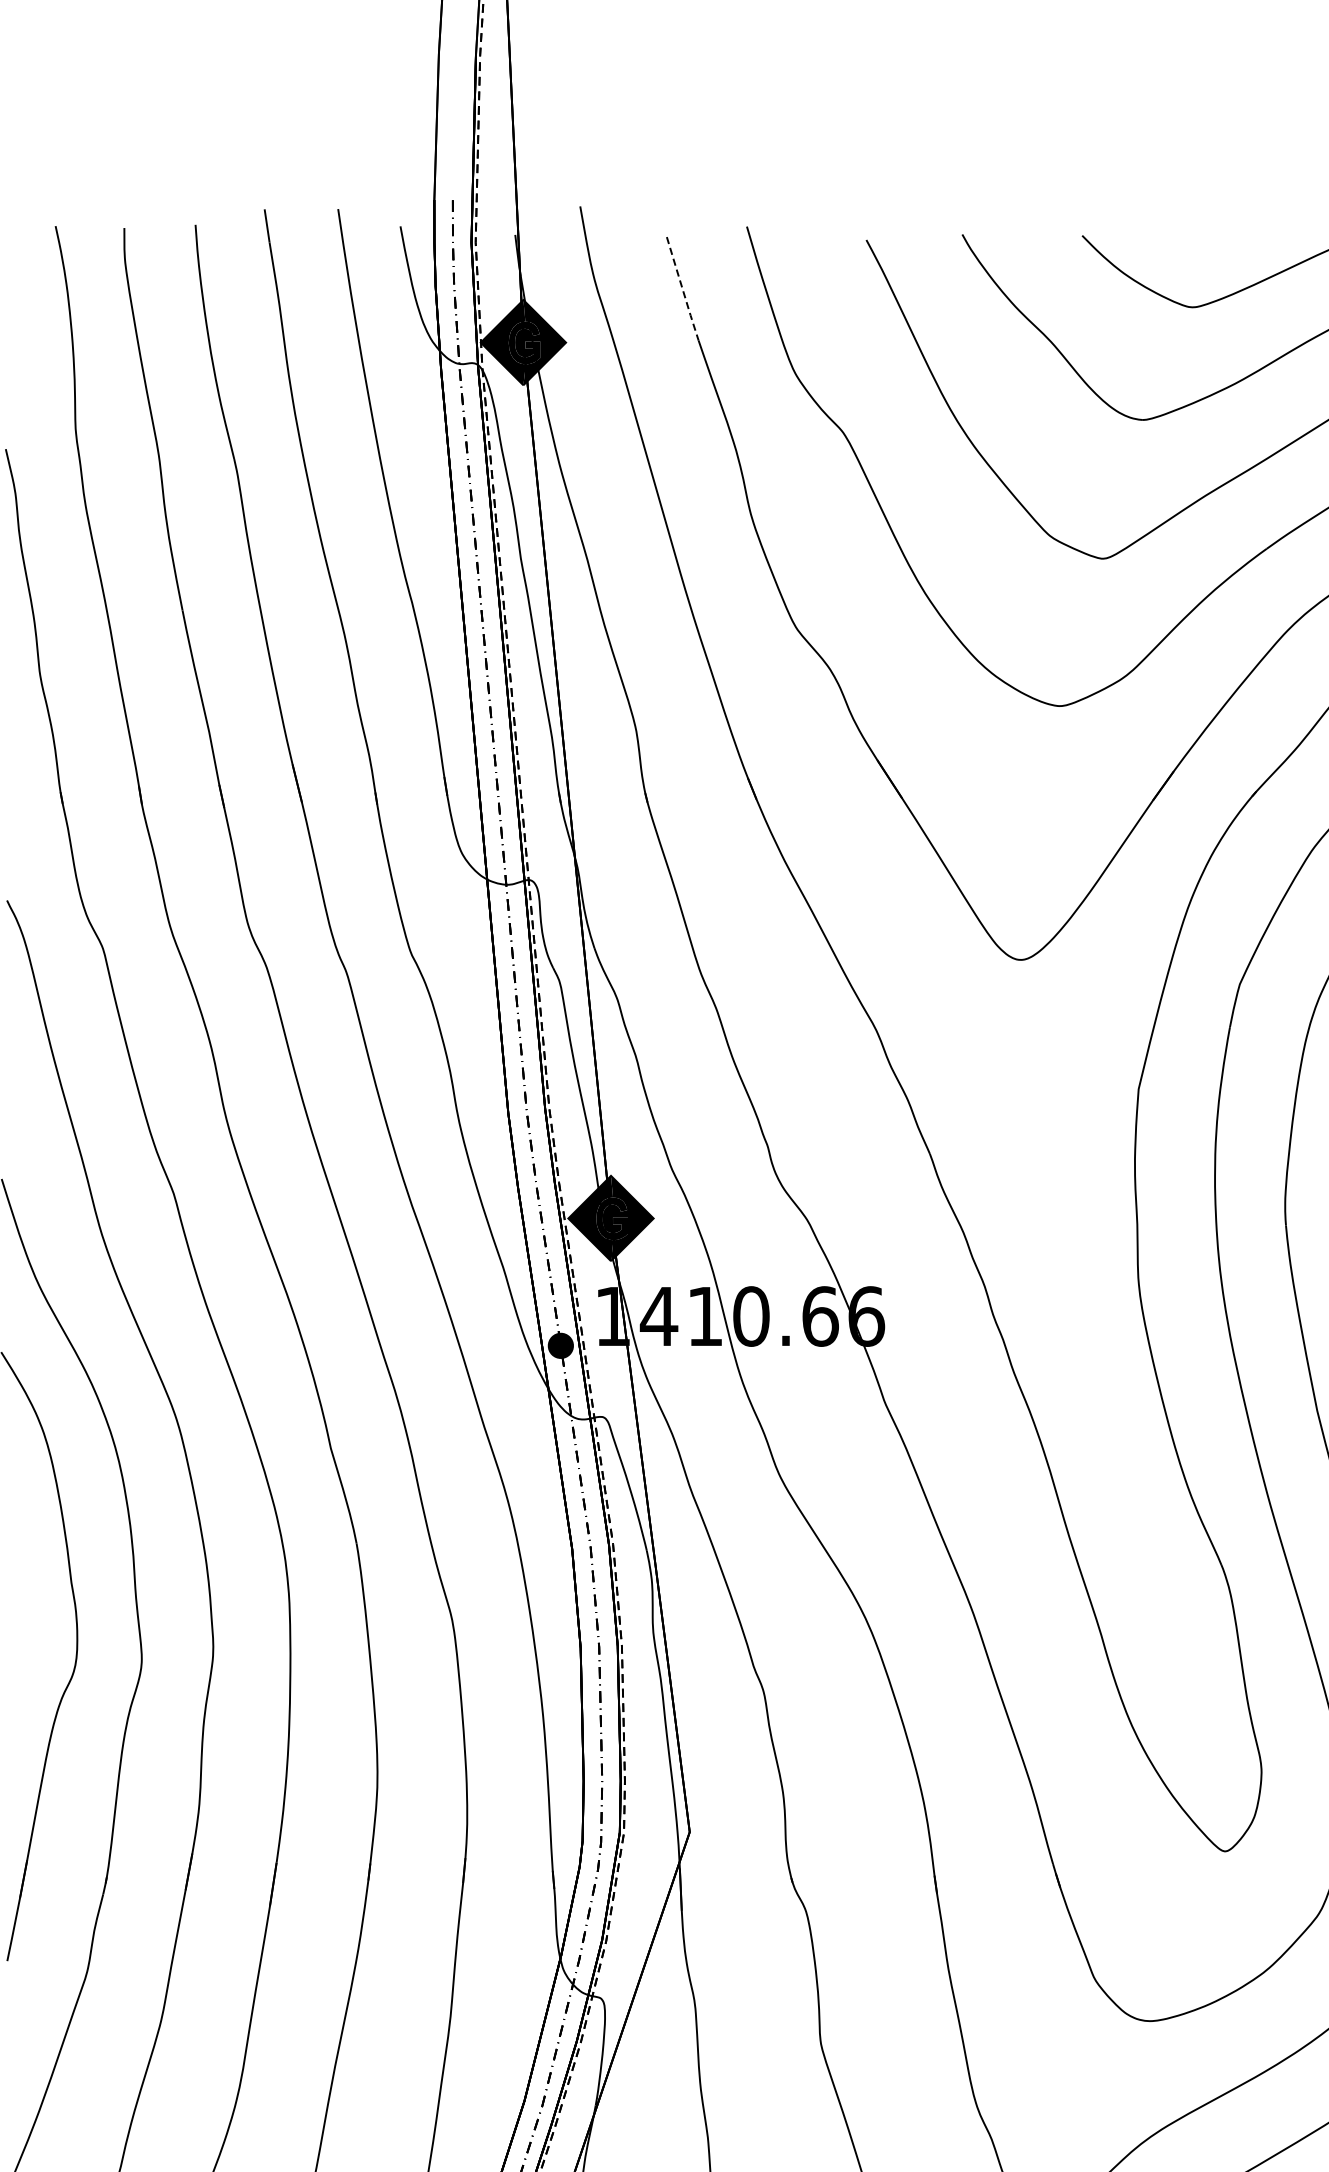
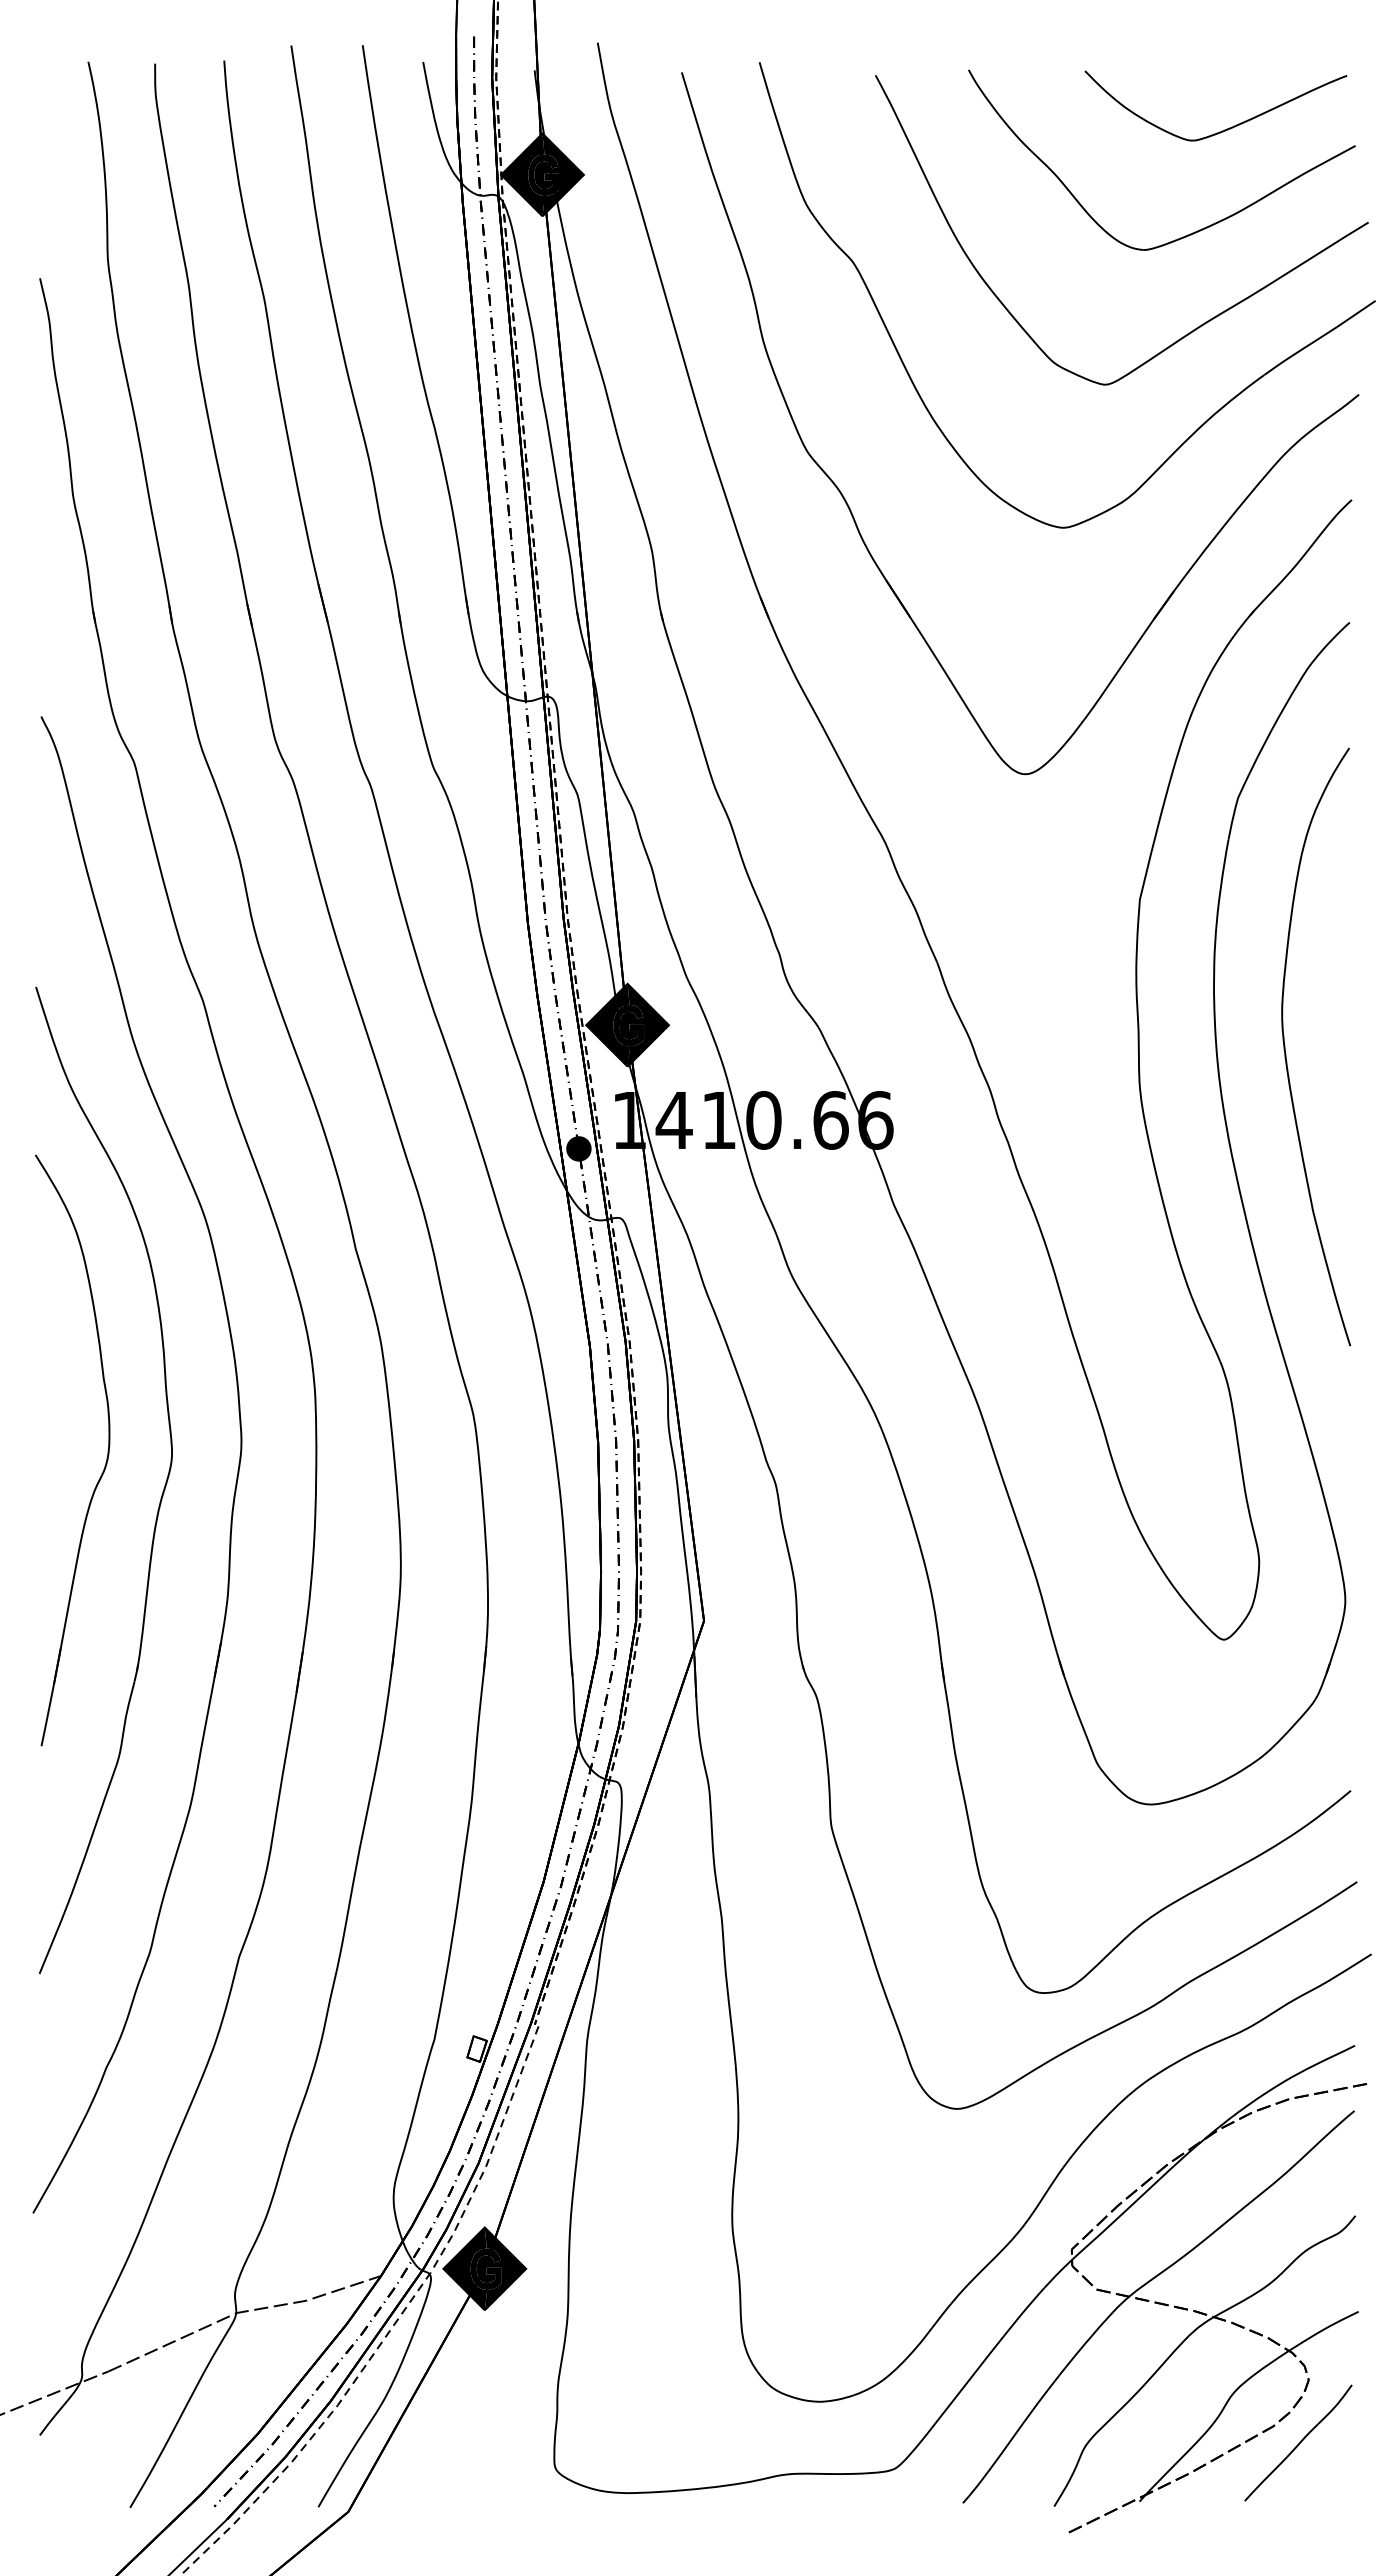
line: (683, 288) -> (697, 122), dashed -> solid

